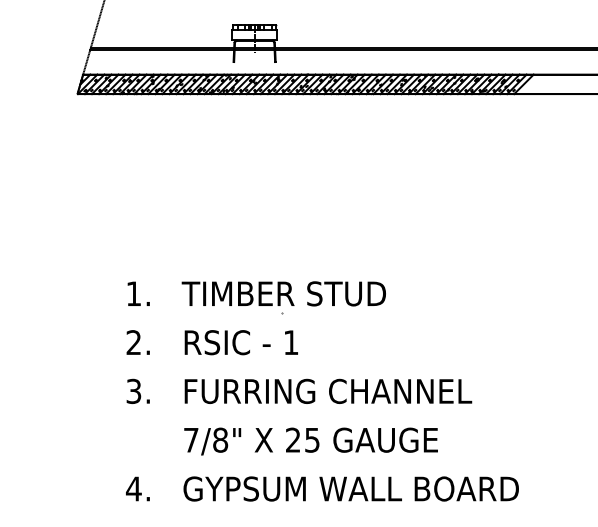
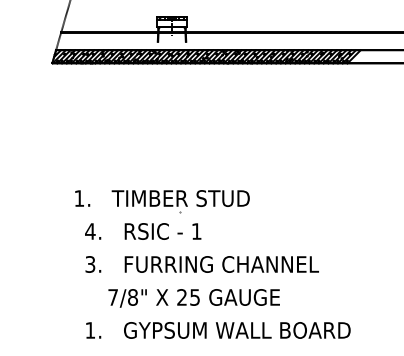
part: (256, 298) -> (162, 201), moved
text: (134, 342) -> (90, 231), 2. -> 4.
text: (310, 441) -> (193, 298), moved
text: (134, 489) -> (90, 330), 4. -> 1.

